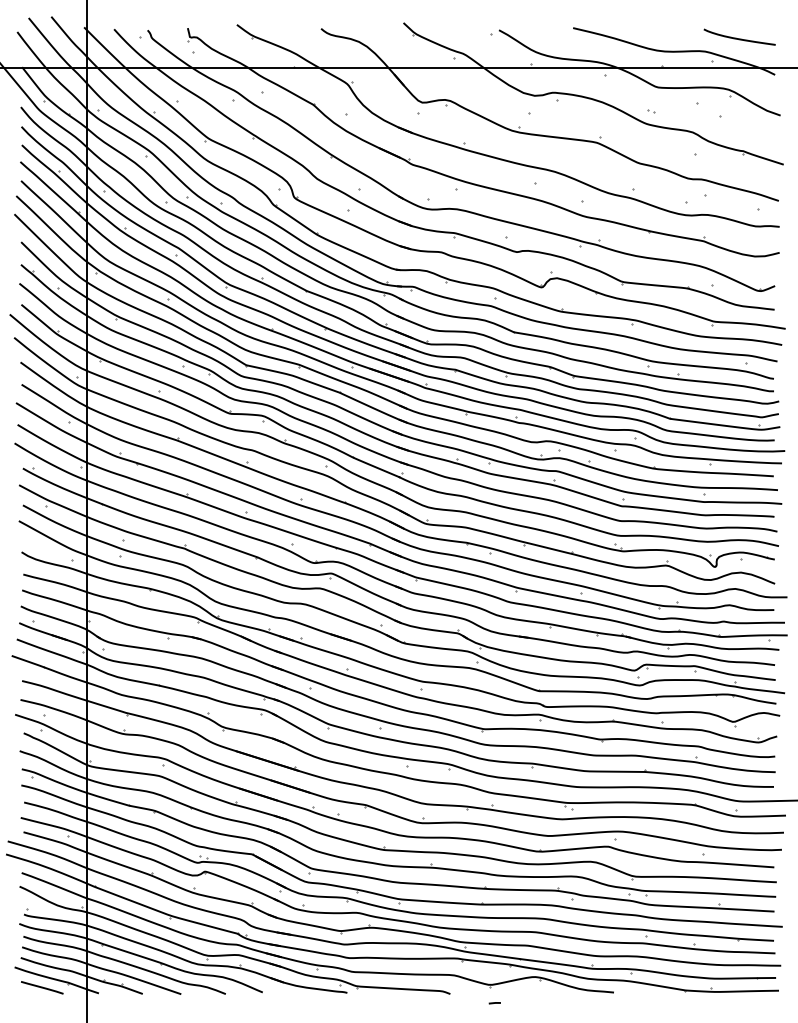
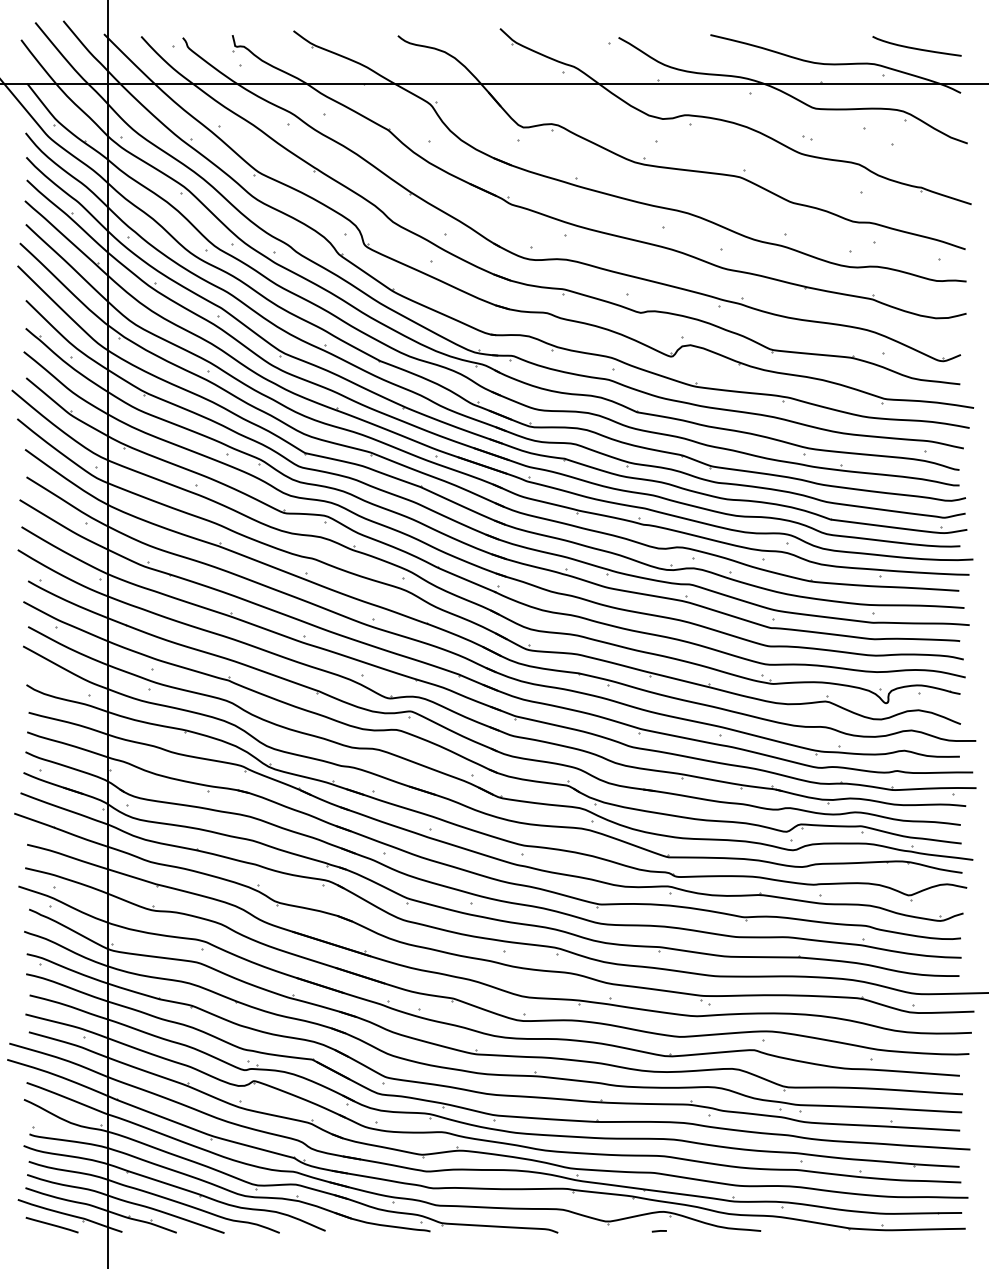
line: (494, 1003) -> (658, 1231), moved

